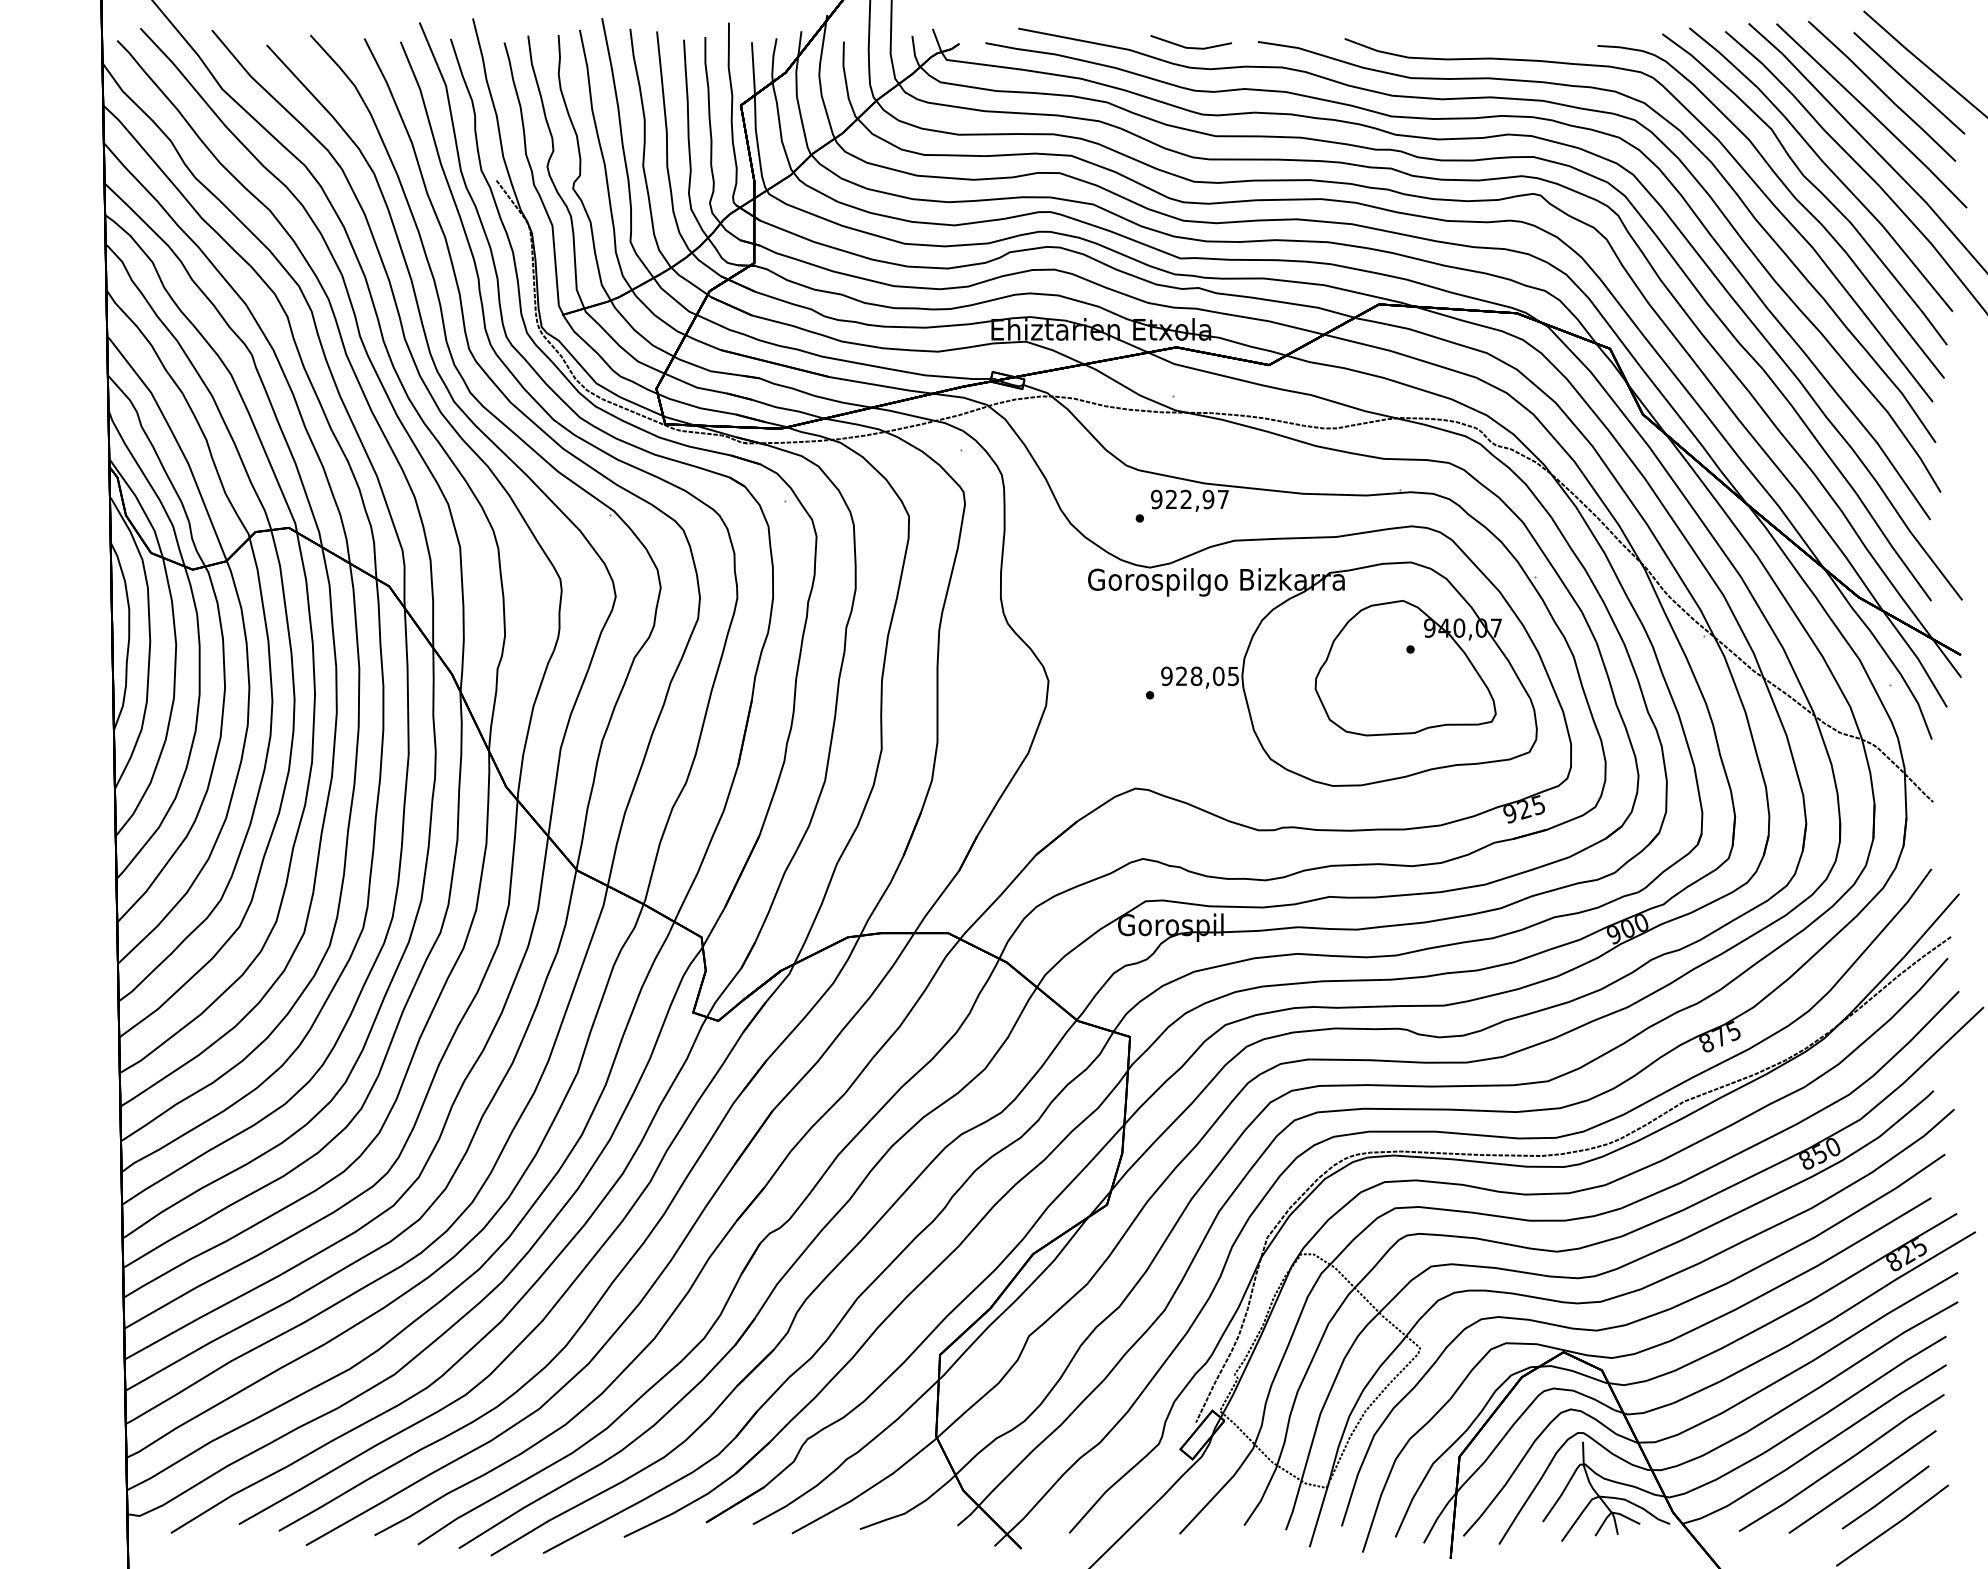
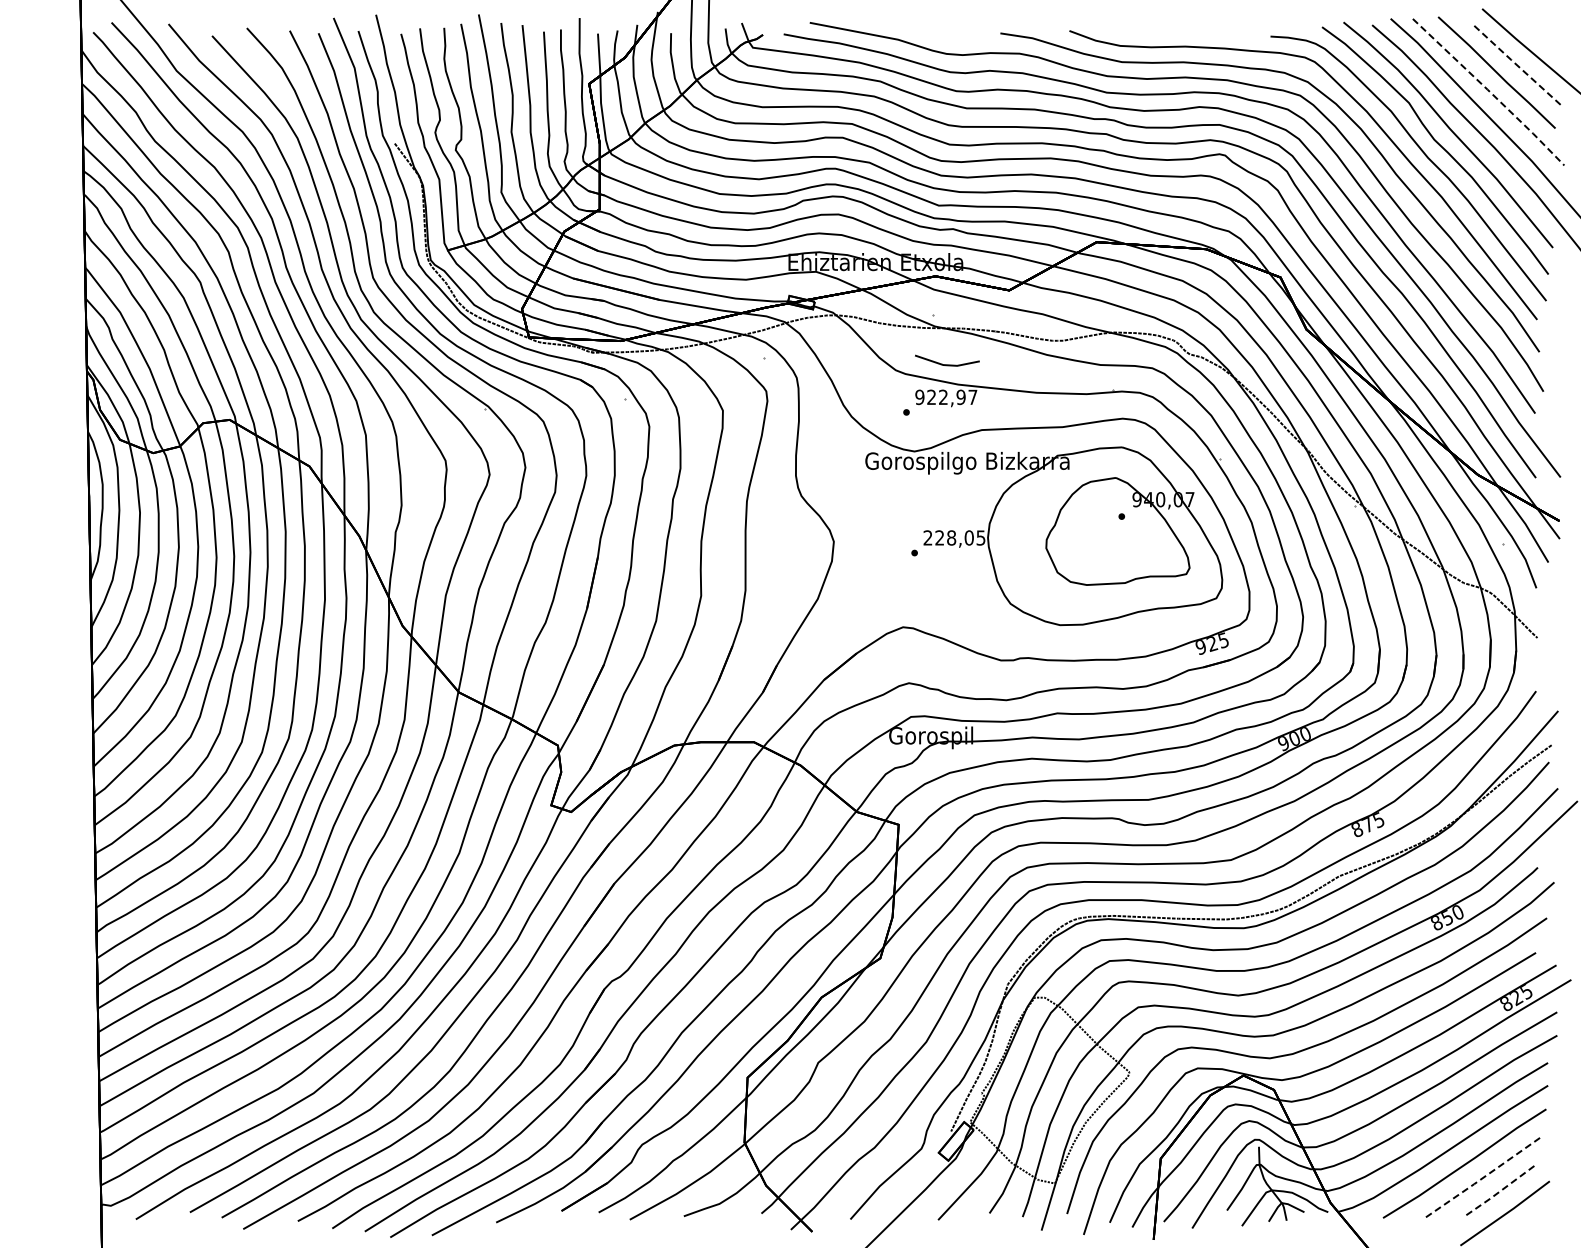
line: (1191, 47) -> (947, 364), moved
line: (1908, 83) -> (1517, 66), solid -> dashed
line: (1872, 114) -> (1489, 91), solid -> dashed
text: (1166, 675) -> (927, 537), 928,05 -> 228,05
line: (1861, 1482) -> (1480, 1179), solid -> dashed
line: (1885, 1499) -> (1499, 1192), solid -> dashed

